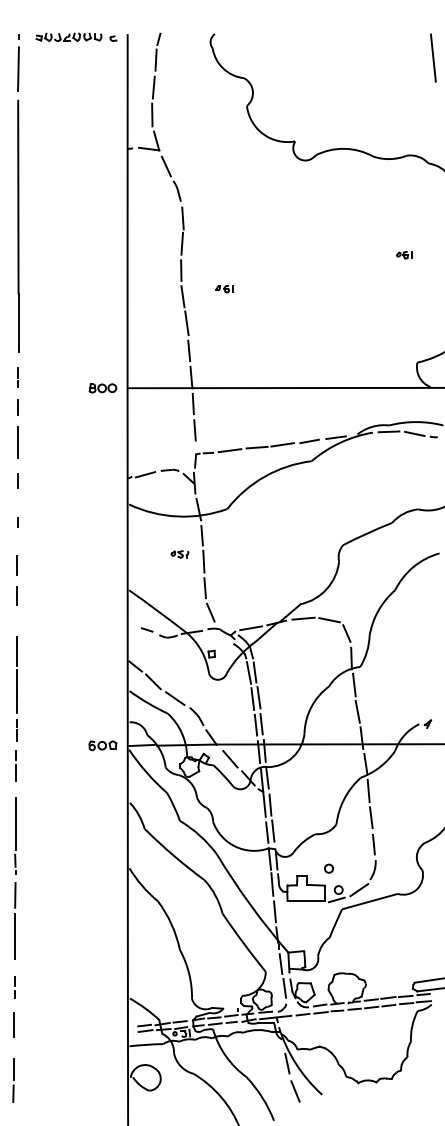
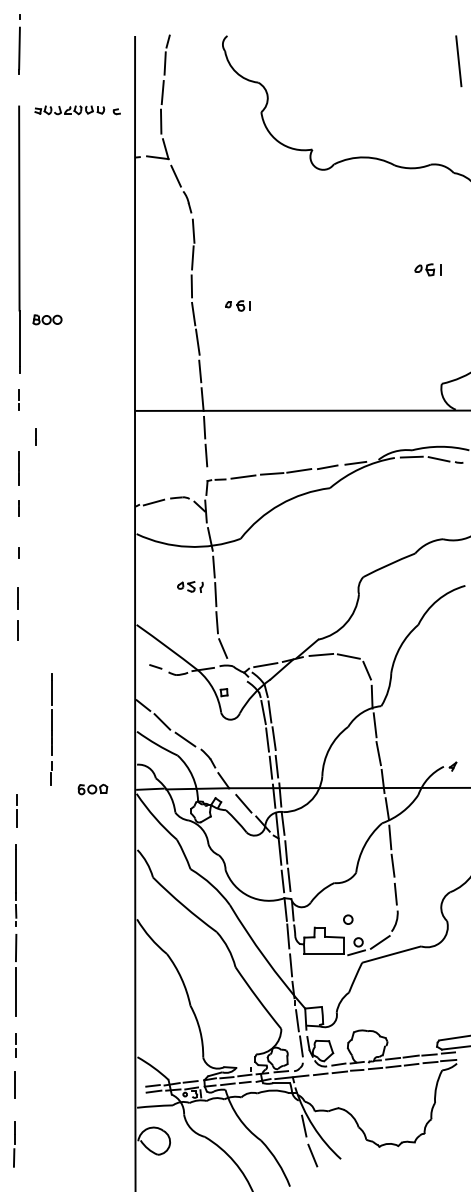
part: (76, 36) -> (77, 109), moved
line: (18, 62) -> (19, 43), moved
part: (404, 255) -> (428, 270), size x1.6
part: (224, 289) -> (237, 306), size x1.4
part: (102, 388) -> (47, 320), moved
line: (17, 407) -> (35, 436), moved
part: (179, 554) -> (189, 586), size x1.4
line: (16, 688) -> (51, 728), moved
part: (102, 745) -> (92, 789), moved

